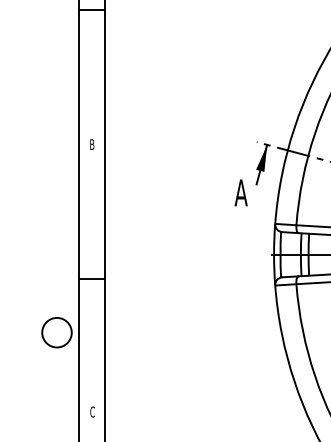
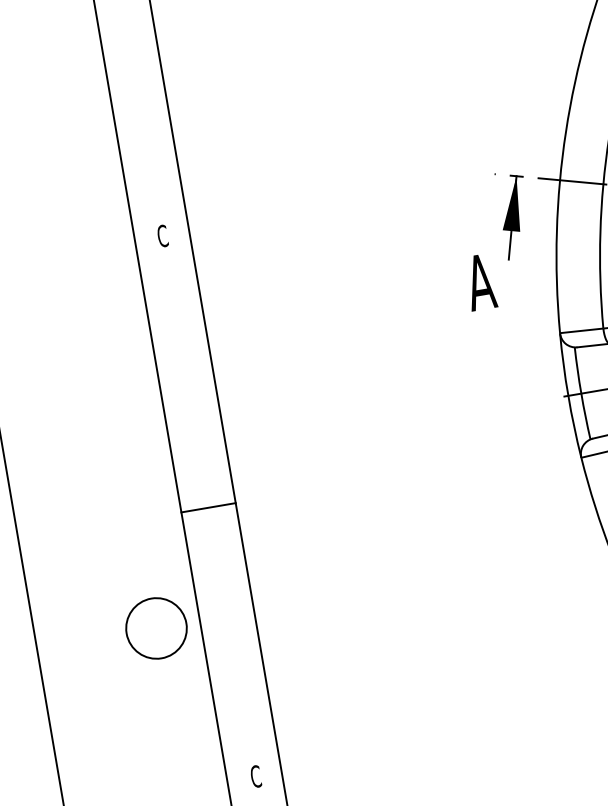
text: (91, 144) -> (161, 236), B -> C

